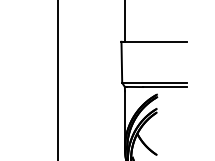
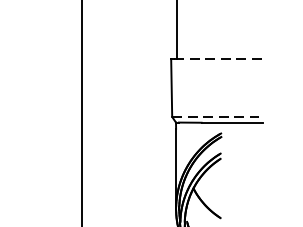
line: (155, 41) -> (219, 58), solid -> dashed
line: (155, 82) -> (219, 116), solid -> dashed

